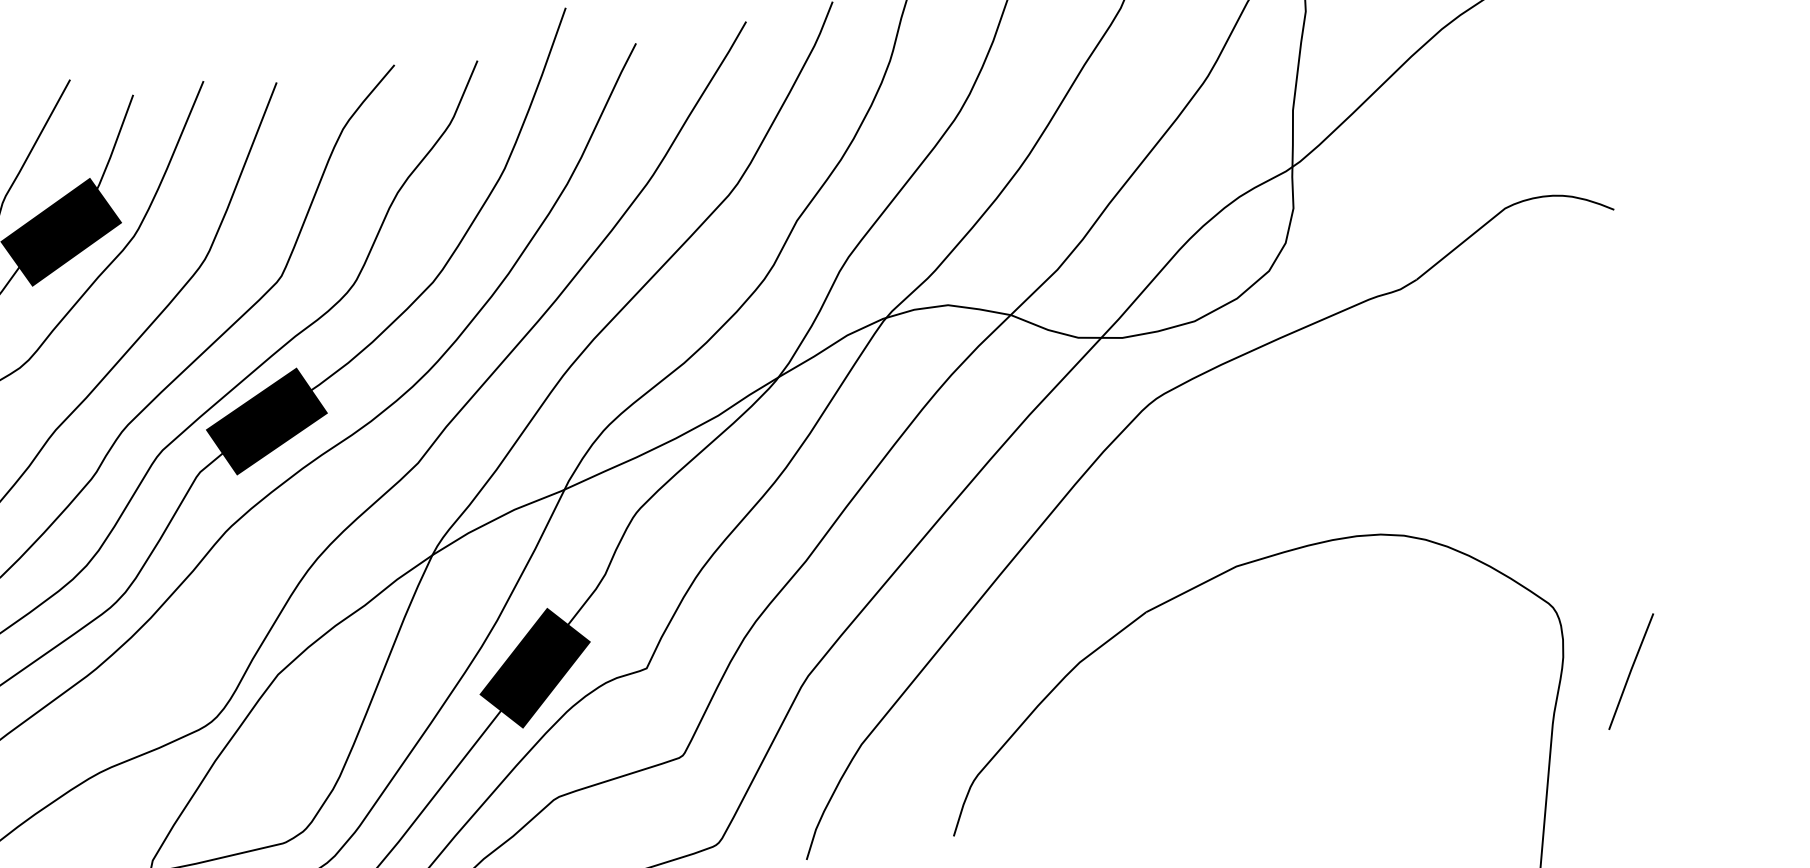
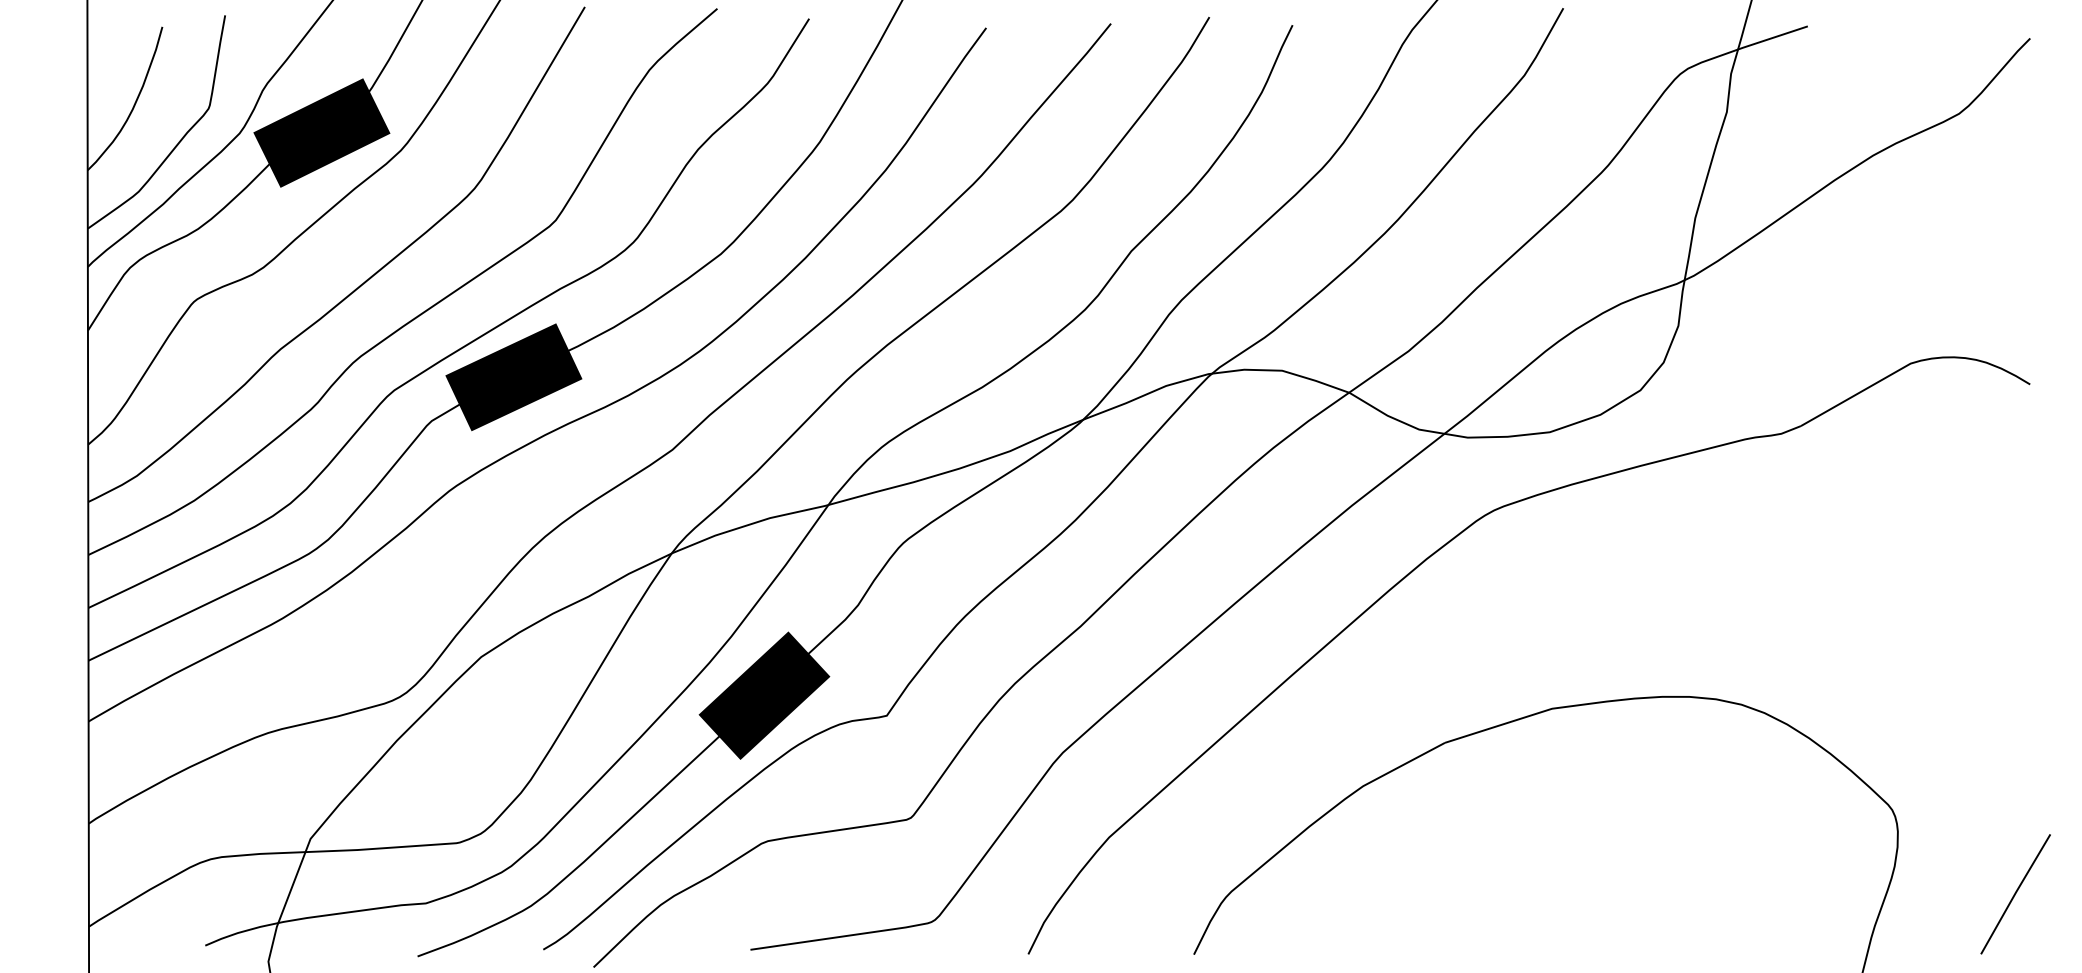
line: (1631, 671) -> (2015, 894), moved

